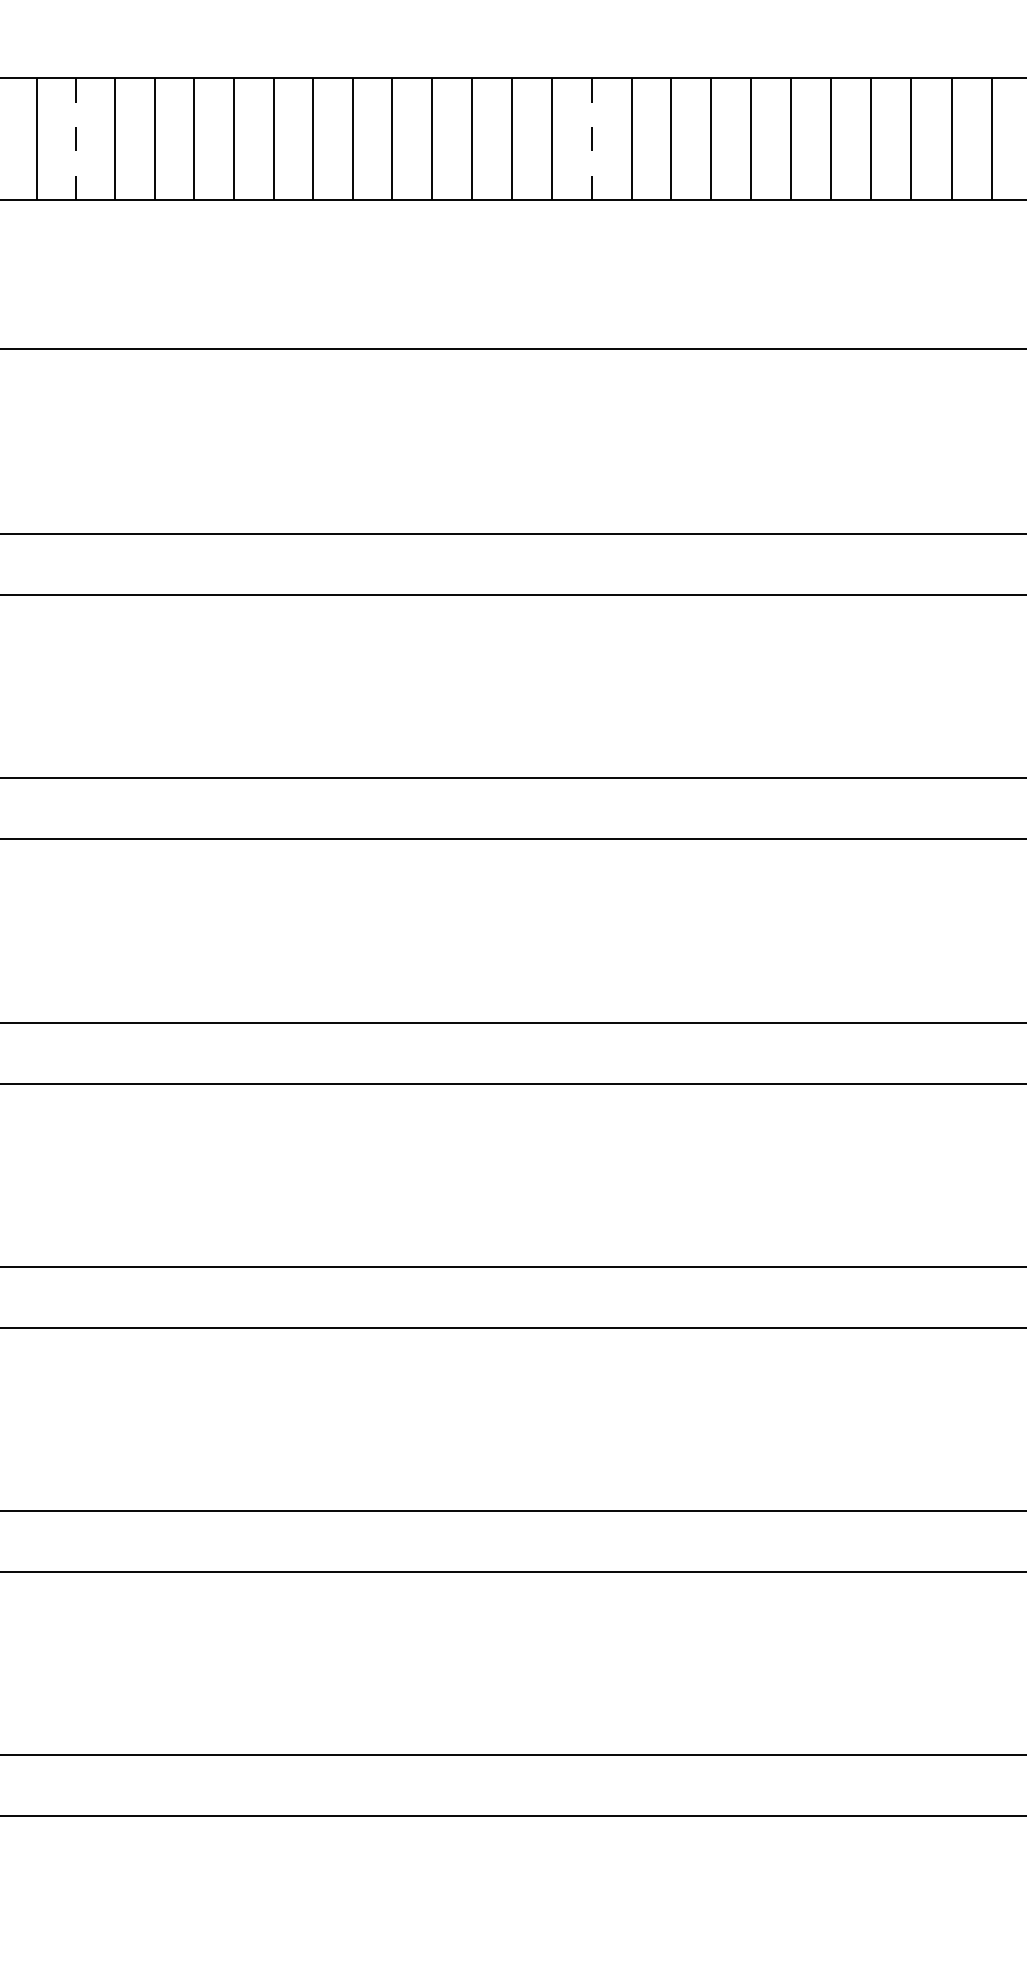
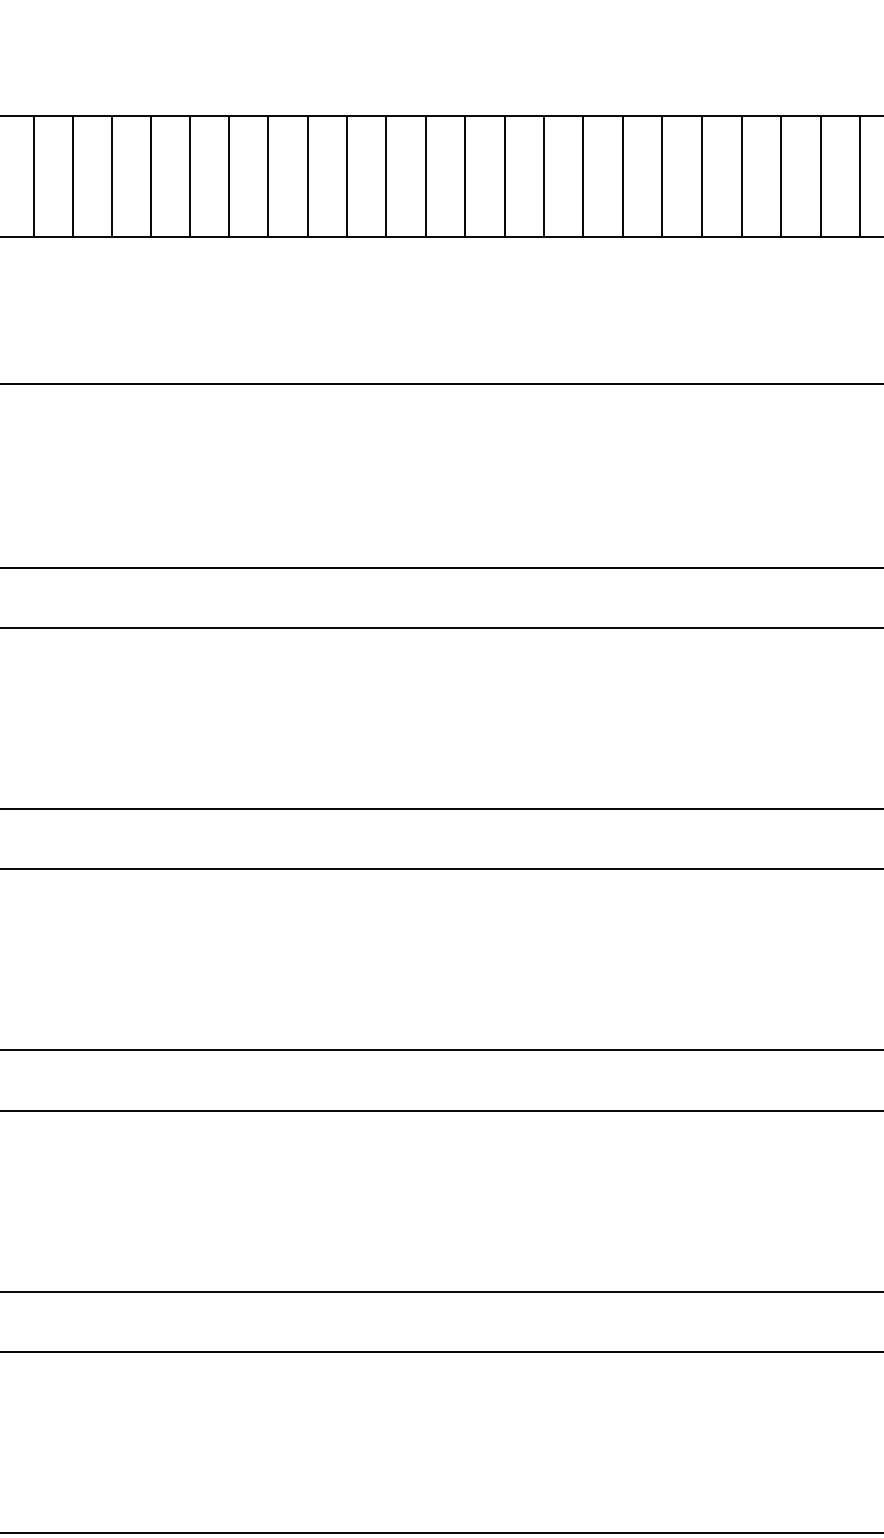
line: (76, 138) -> (34, 175), dashed -> solid
line: (591, 138) -> (543, 175), dashed -> solid

